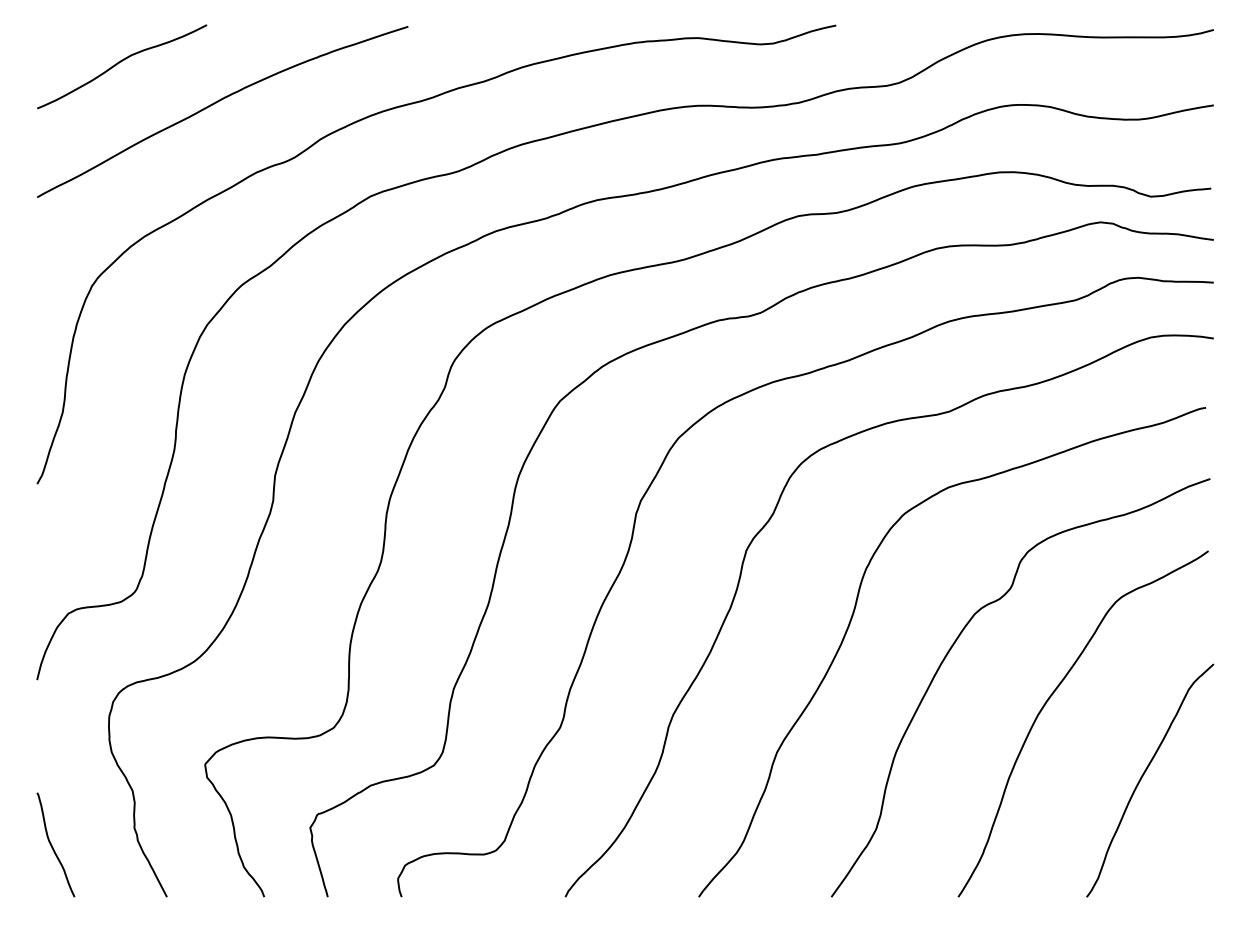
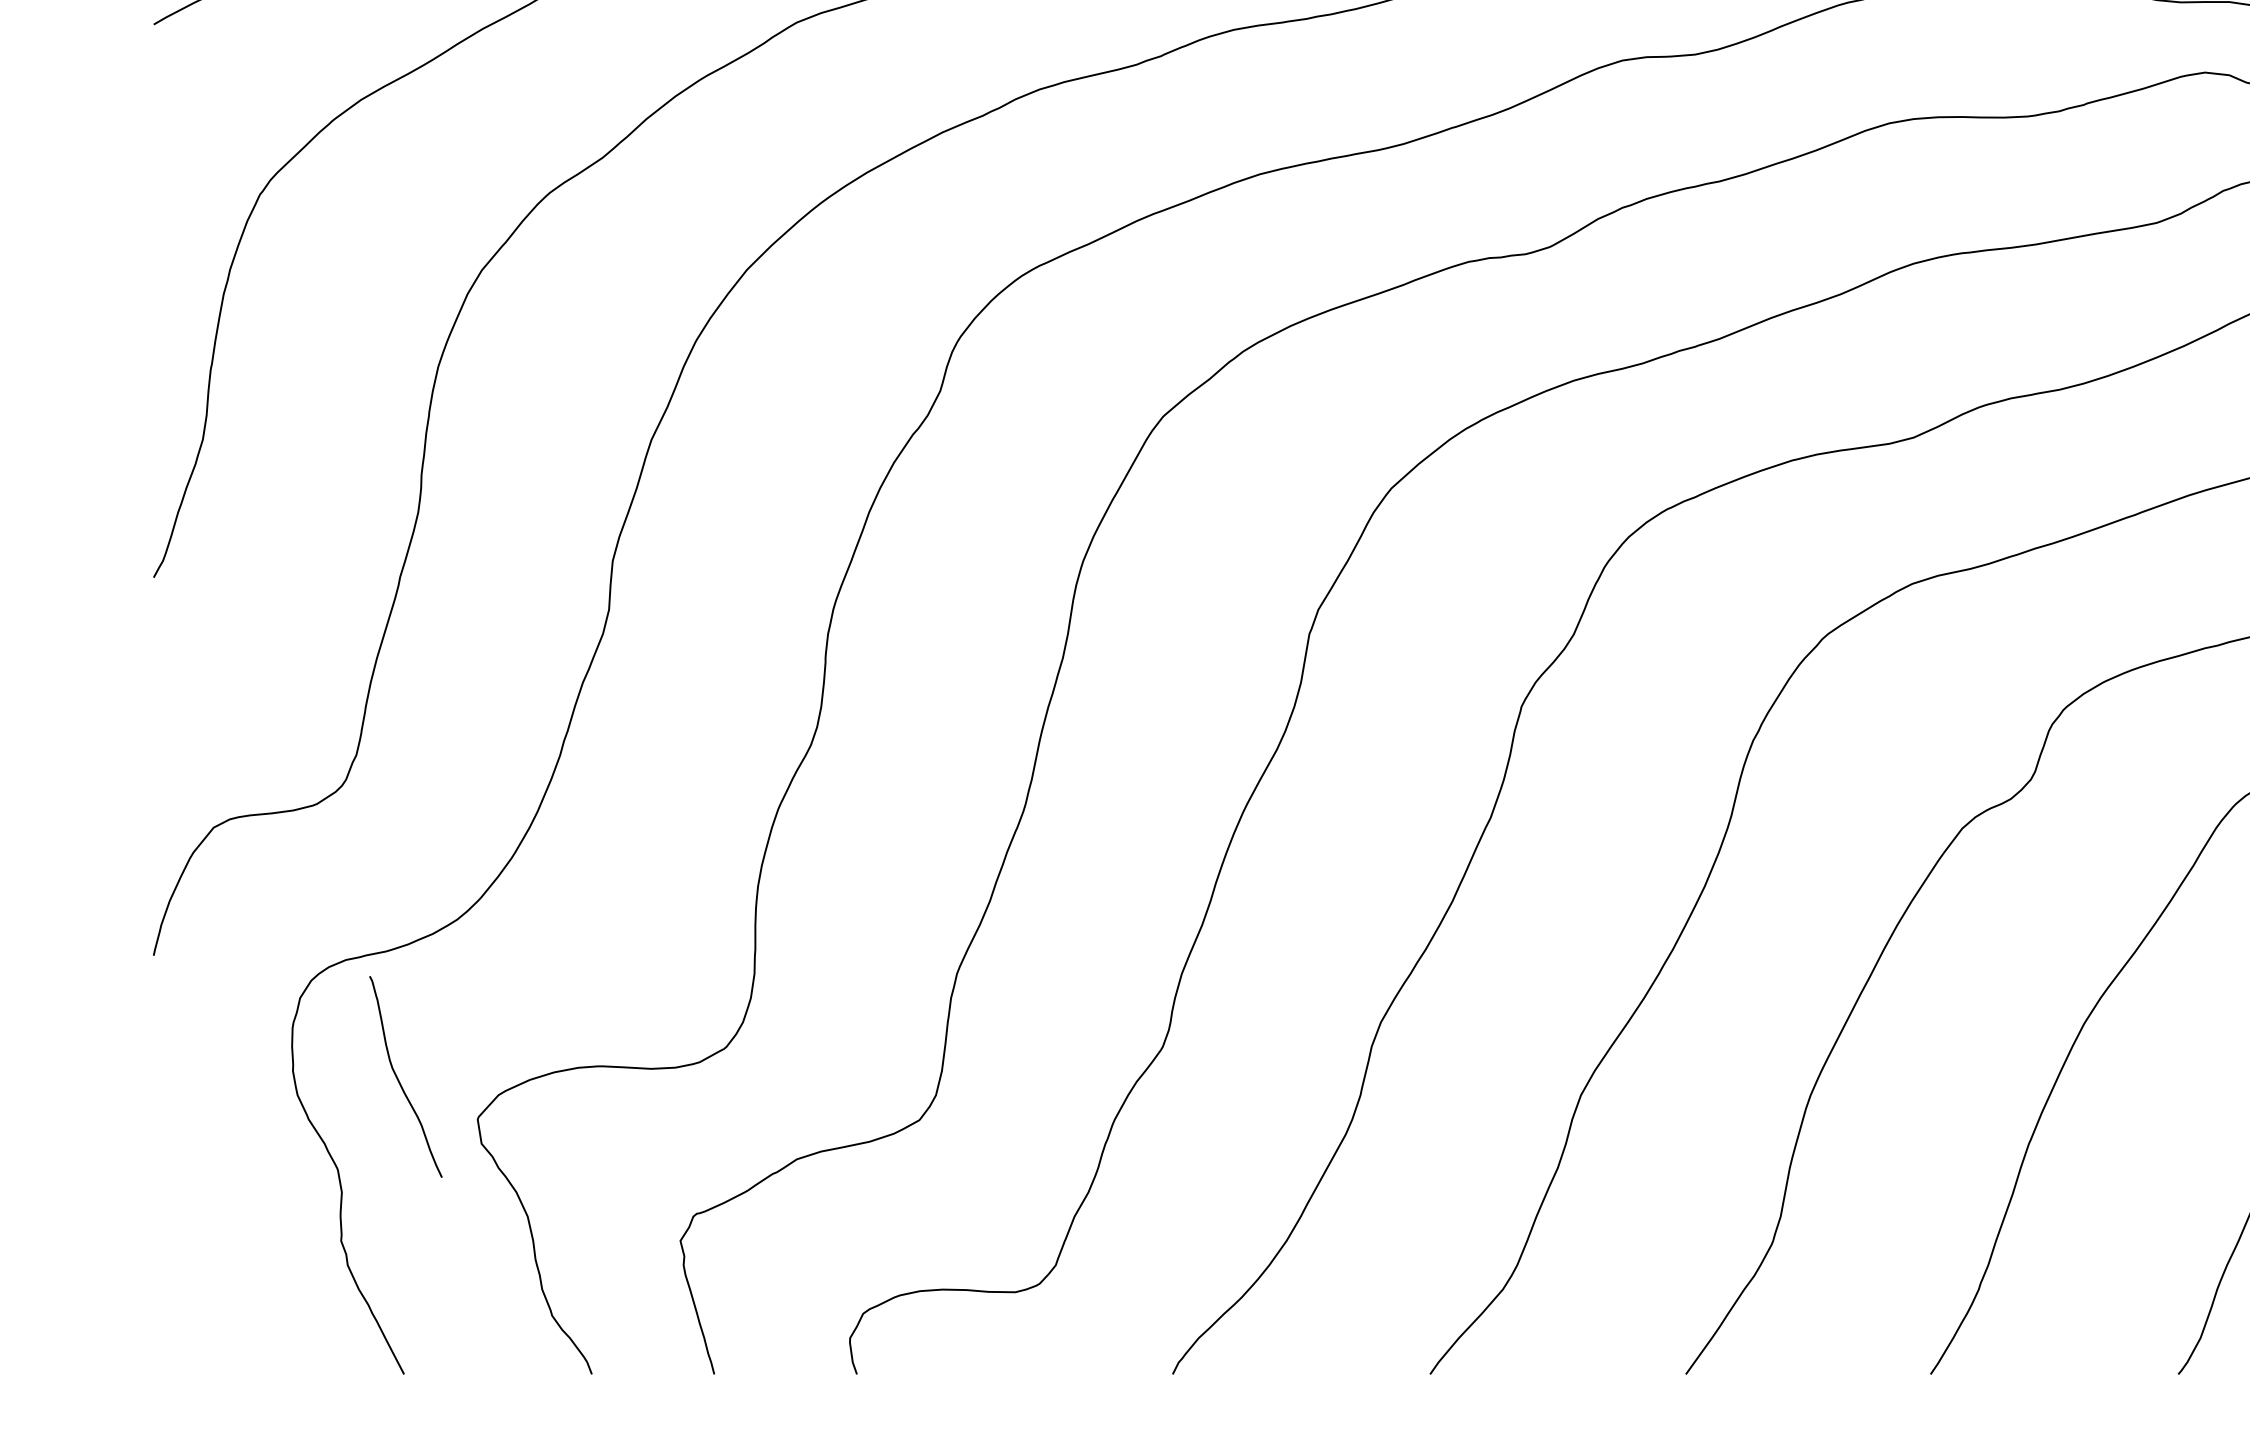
curve: (52, 845) -> (399, 1077), moved

